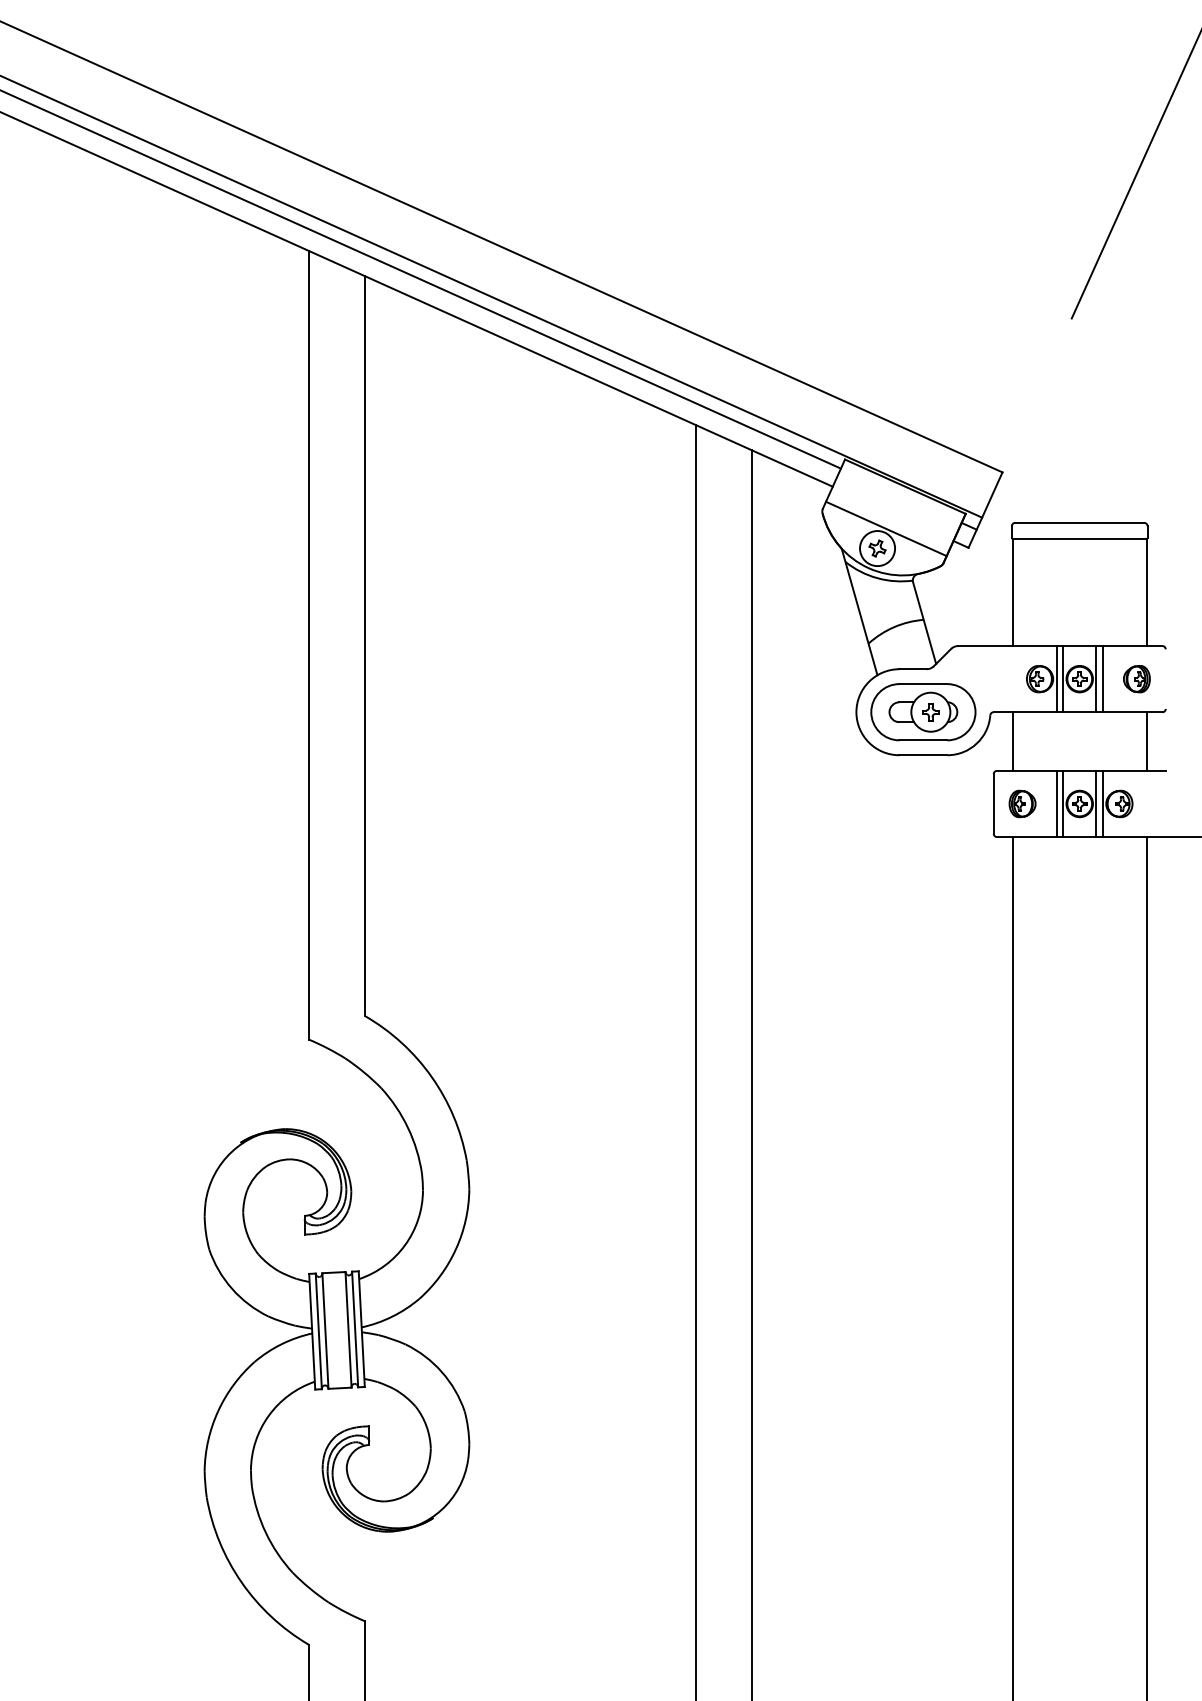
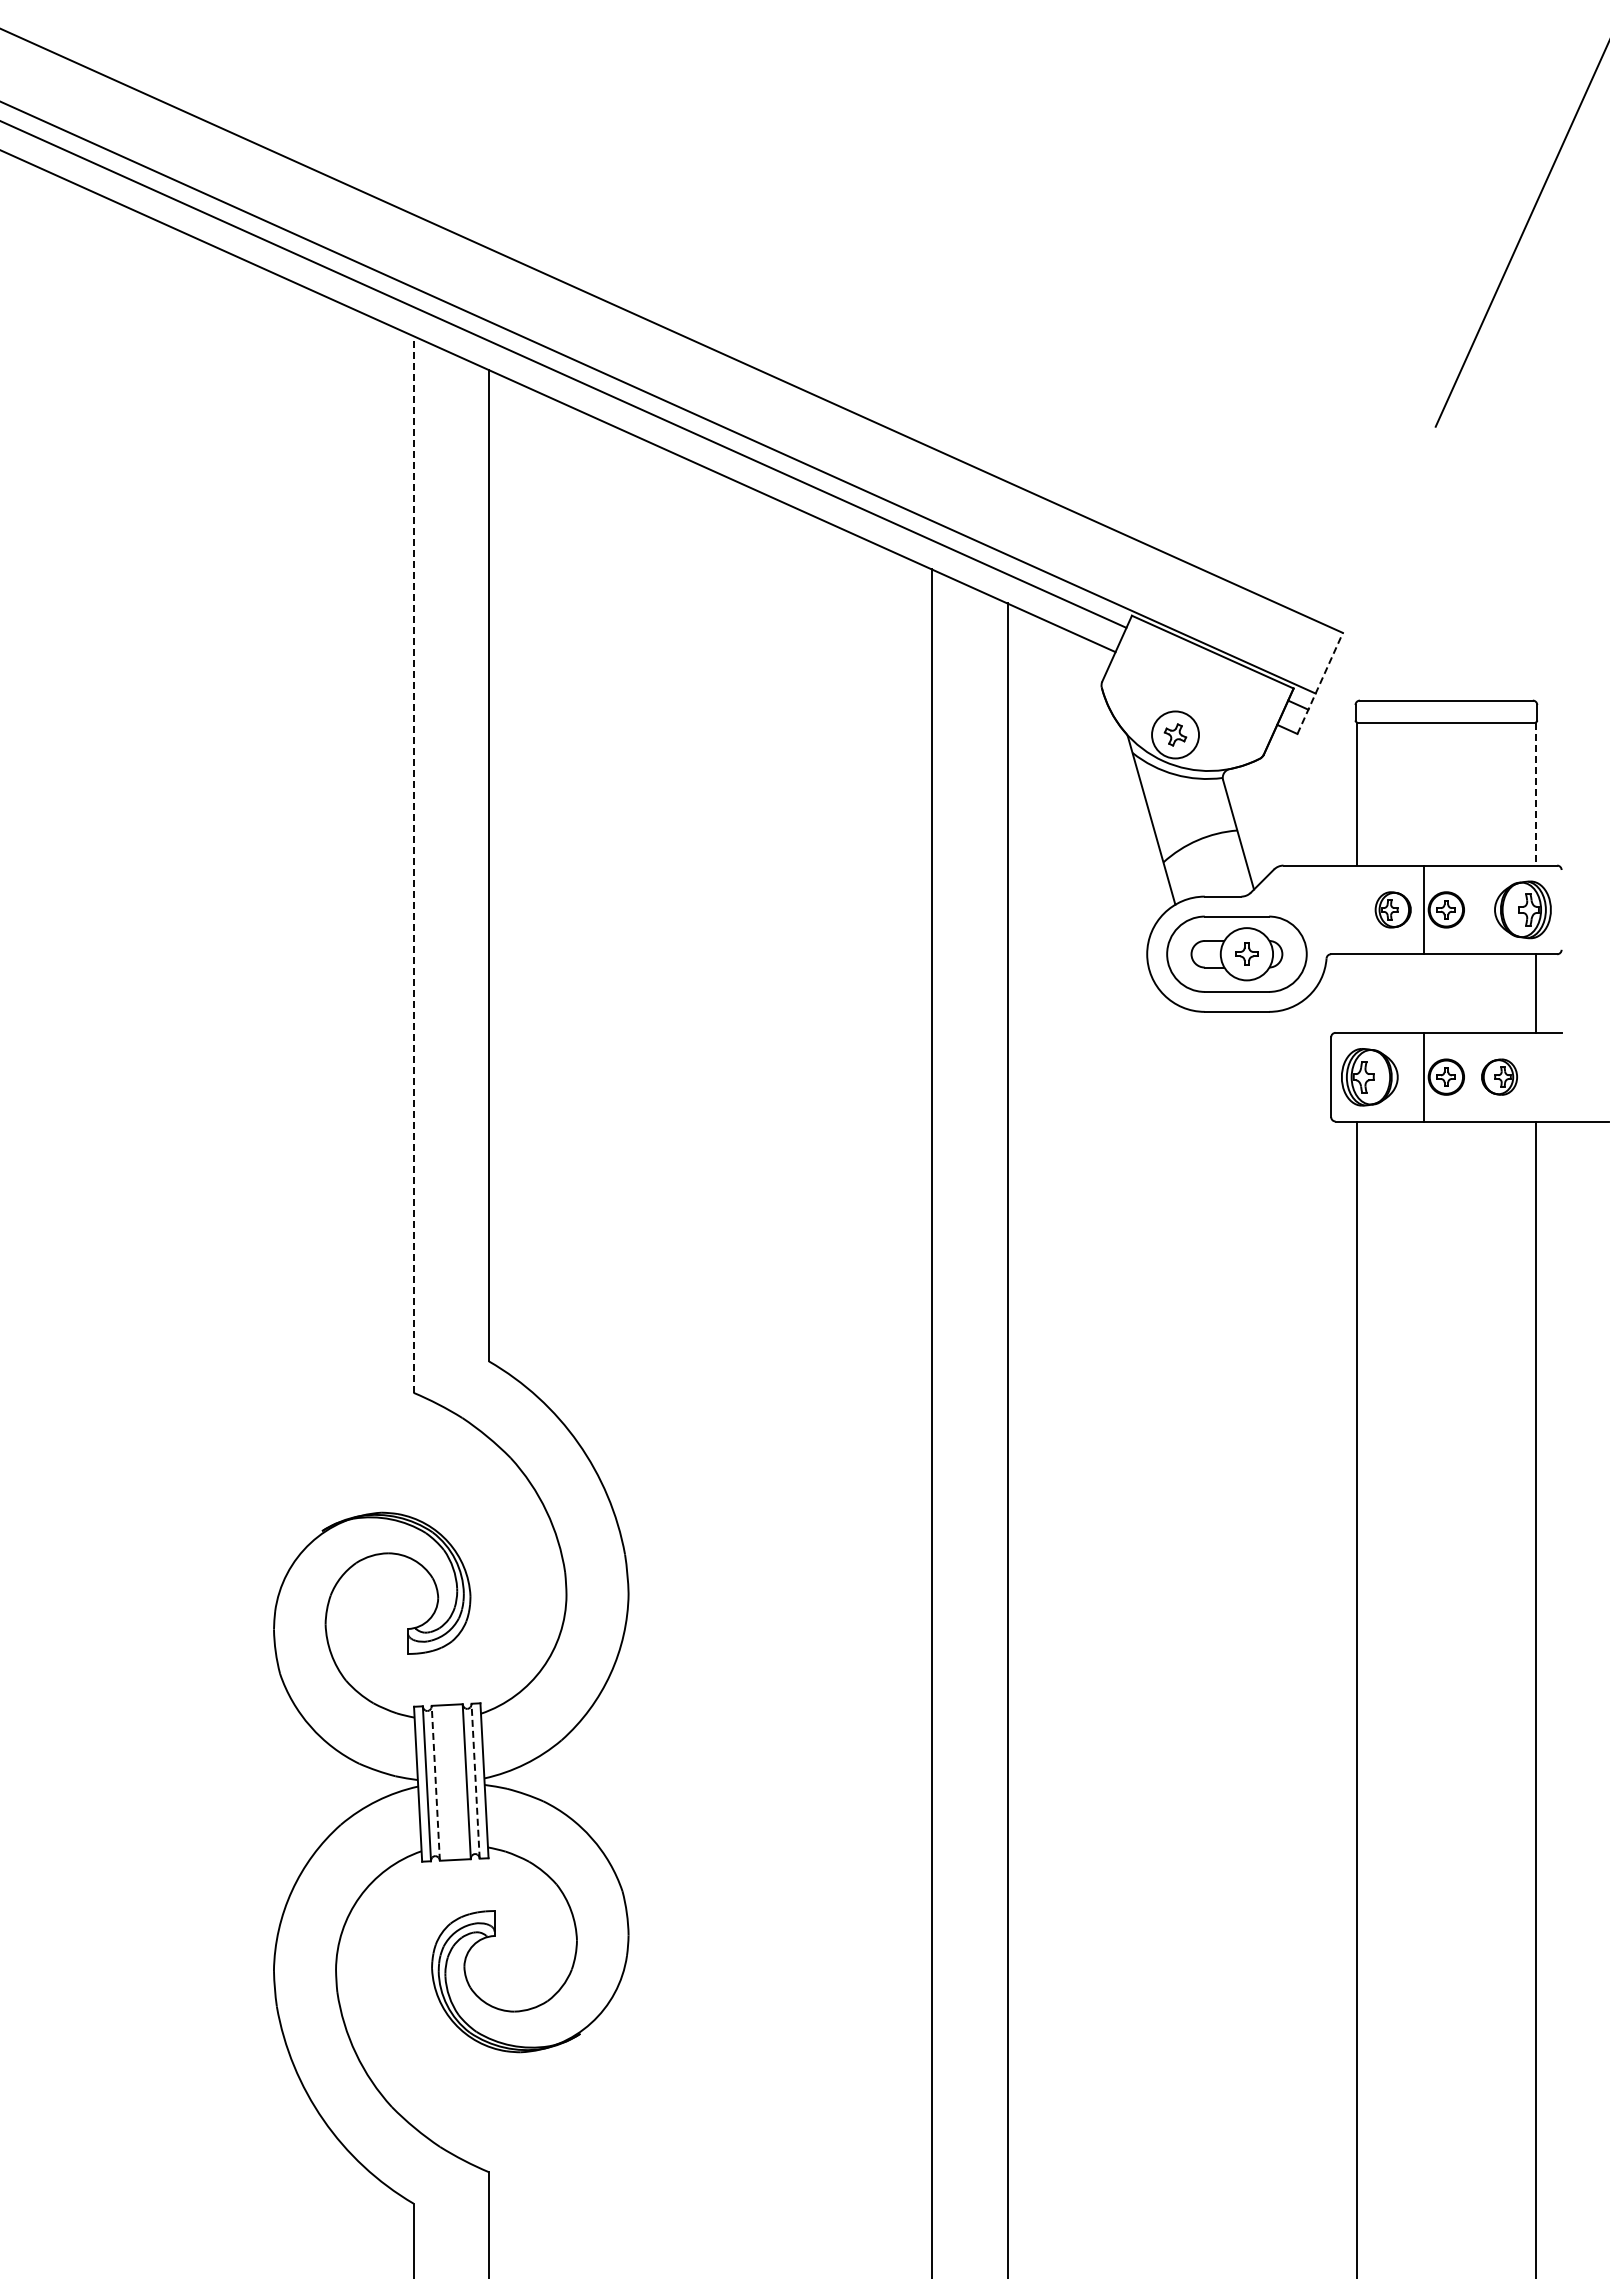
line: (985, 510) -> (1320, 683), solid -> dashed
line: (886, 528) -> (1187, 708), removed
line: (1146, 592) -> (1536, 794), solid -> dashed
line: (308, 644) -> (413, 863), solid -> dashed
line: (1056, 678) -> (1415, 909), removed
line: (1096, 678) -> (1468, 909), removed
line: (1102, 678) -> (1477, 909), removed
part: (1136, 678) -> (1522, 909), size x1.6
line: (1012, 741) -> (1356, 993), removed
part: (1022, 803) -> (1369, 1076), size x1.6
line: (1056, 803) -> (1415, 1076), removed
line: (1096, 803) -> (1468, 1076), removed
line: (1102, 803) -> (1477, 1076), removed
line: (355, 1329) -> (475, 1781), solid -> dashed
line: (325, 1331) -> (435, 1783), solid -> dashed

